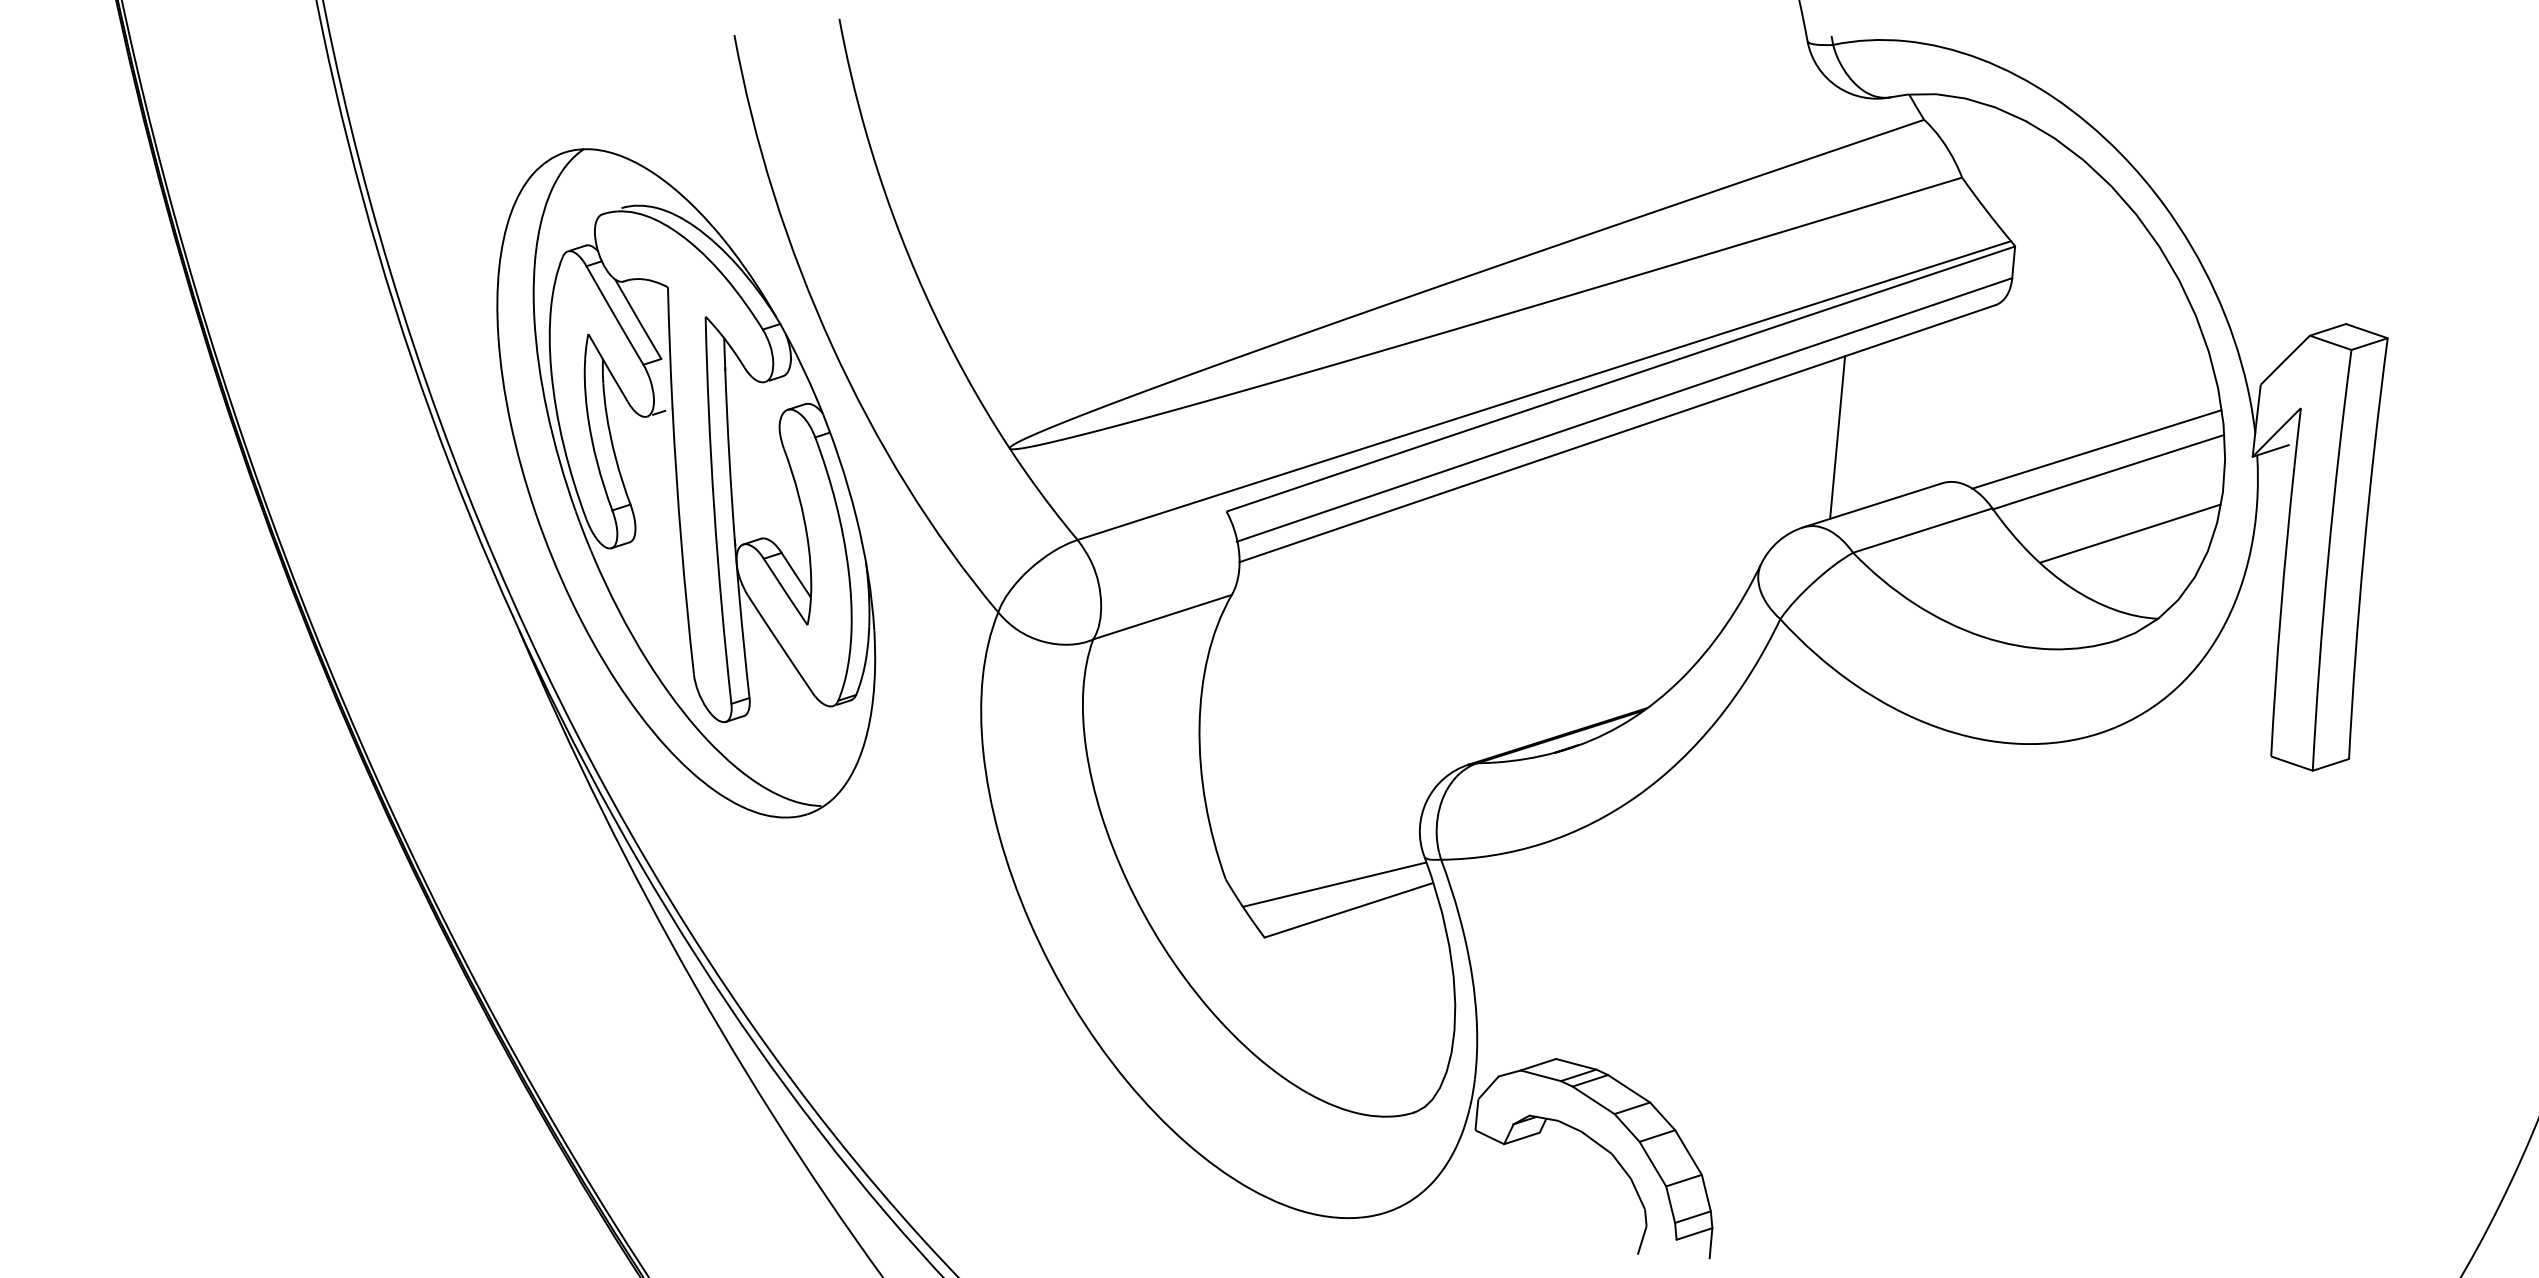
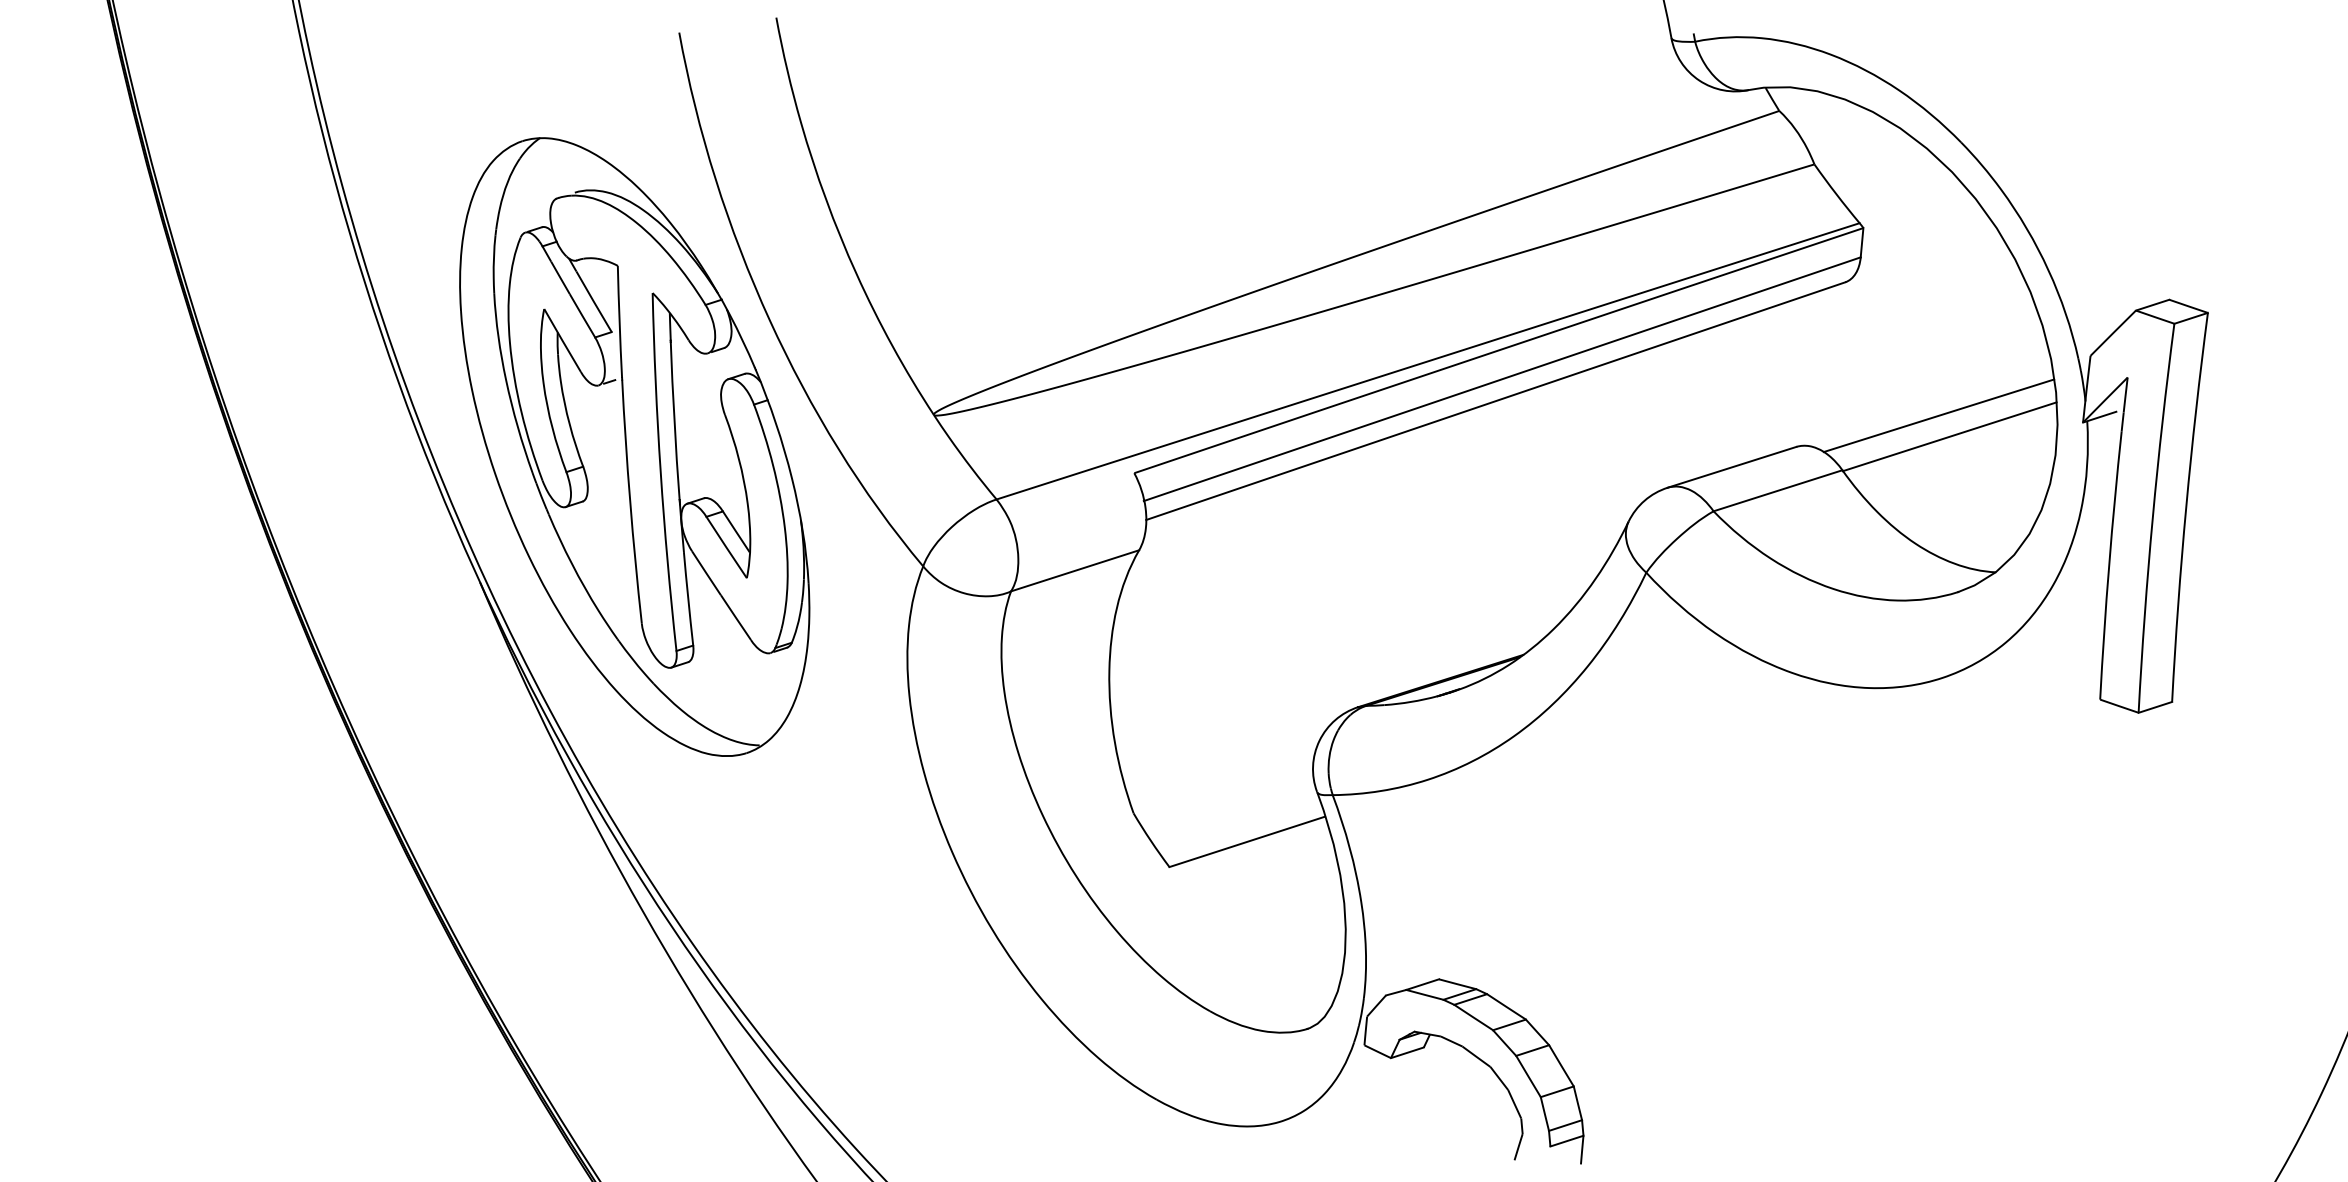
line: (1837, 437) -> (1699, 404), removed
line: (2130, 533) -> (1970, 493), removed
line: (1334, 884) -> (1234, 817), removed

